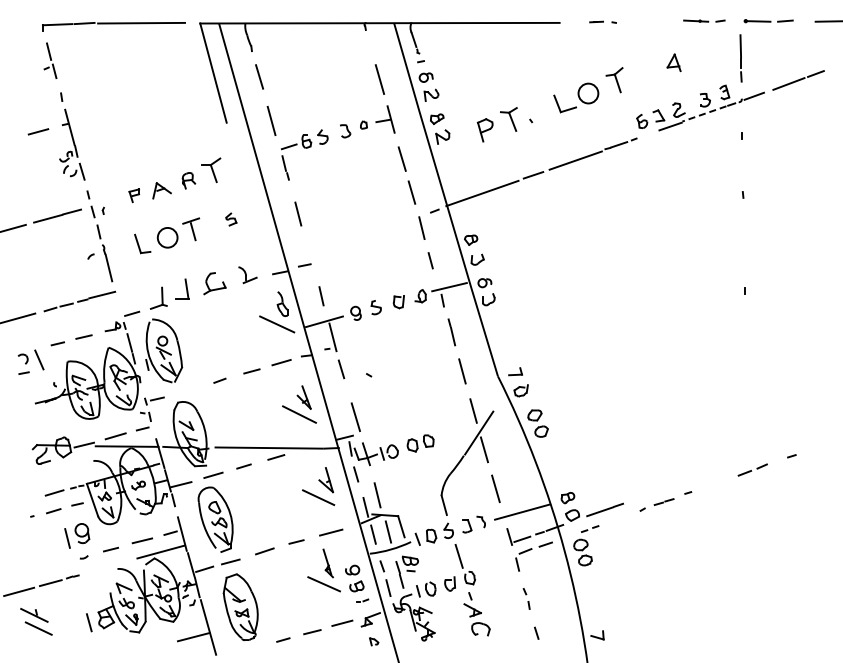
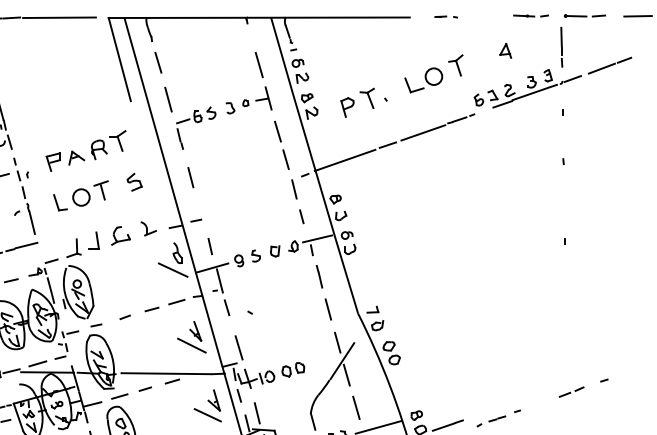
line: (703, 114) -> (530, 94), dashed -> solid
part: (188, 180) -> (98, 149), size x1.43
part: (134, 195) -> (53, 162), size x1.67
part: (231, 219) -> (134, 182), size x1.67
line: (185, 390) -> (96, 325), added

